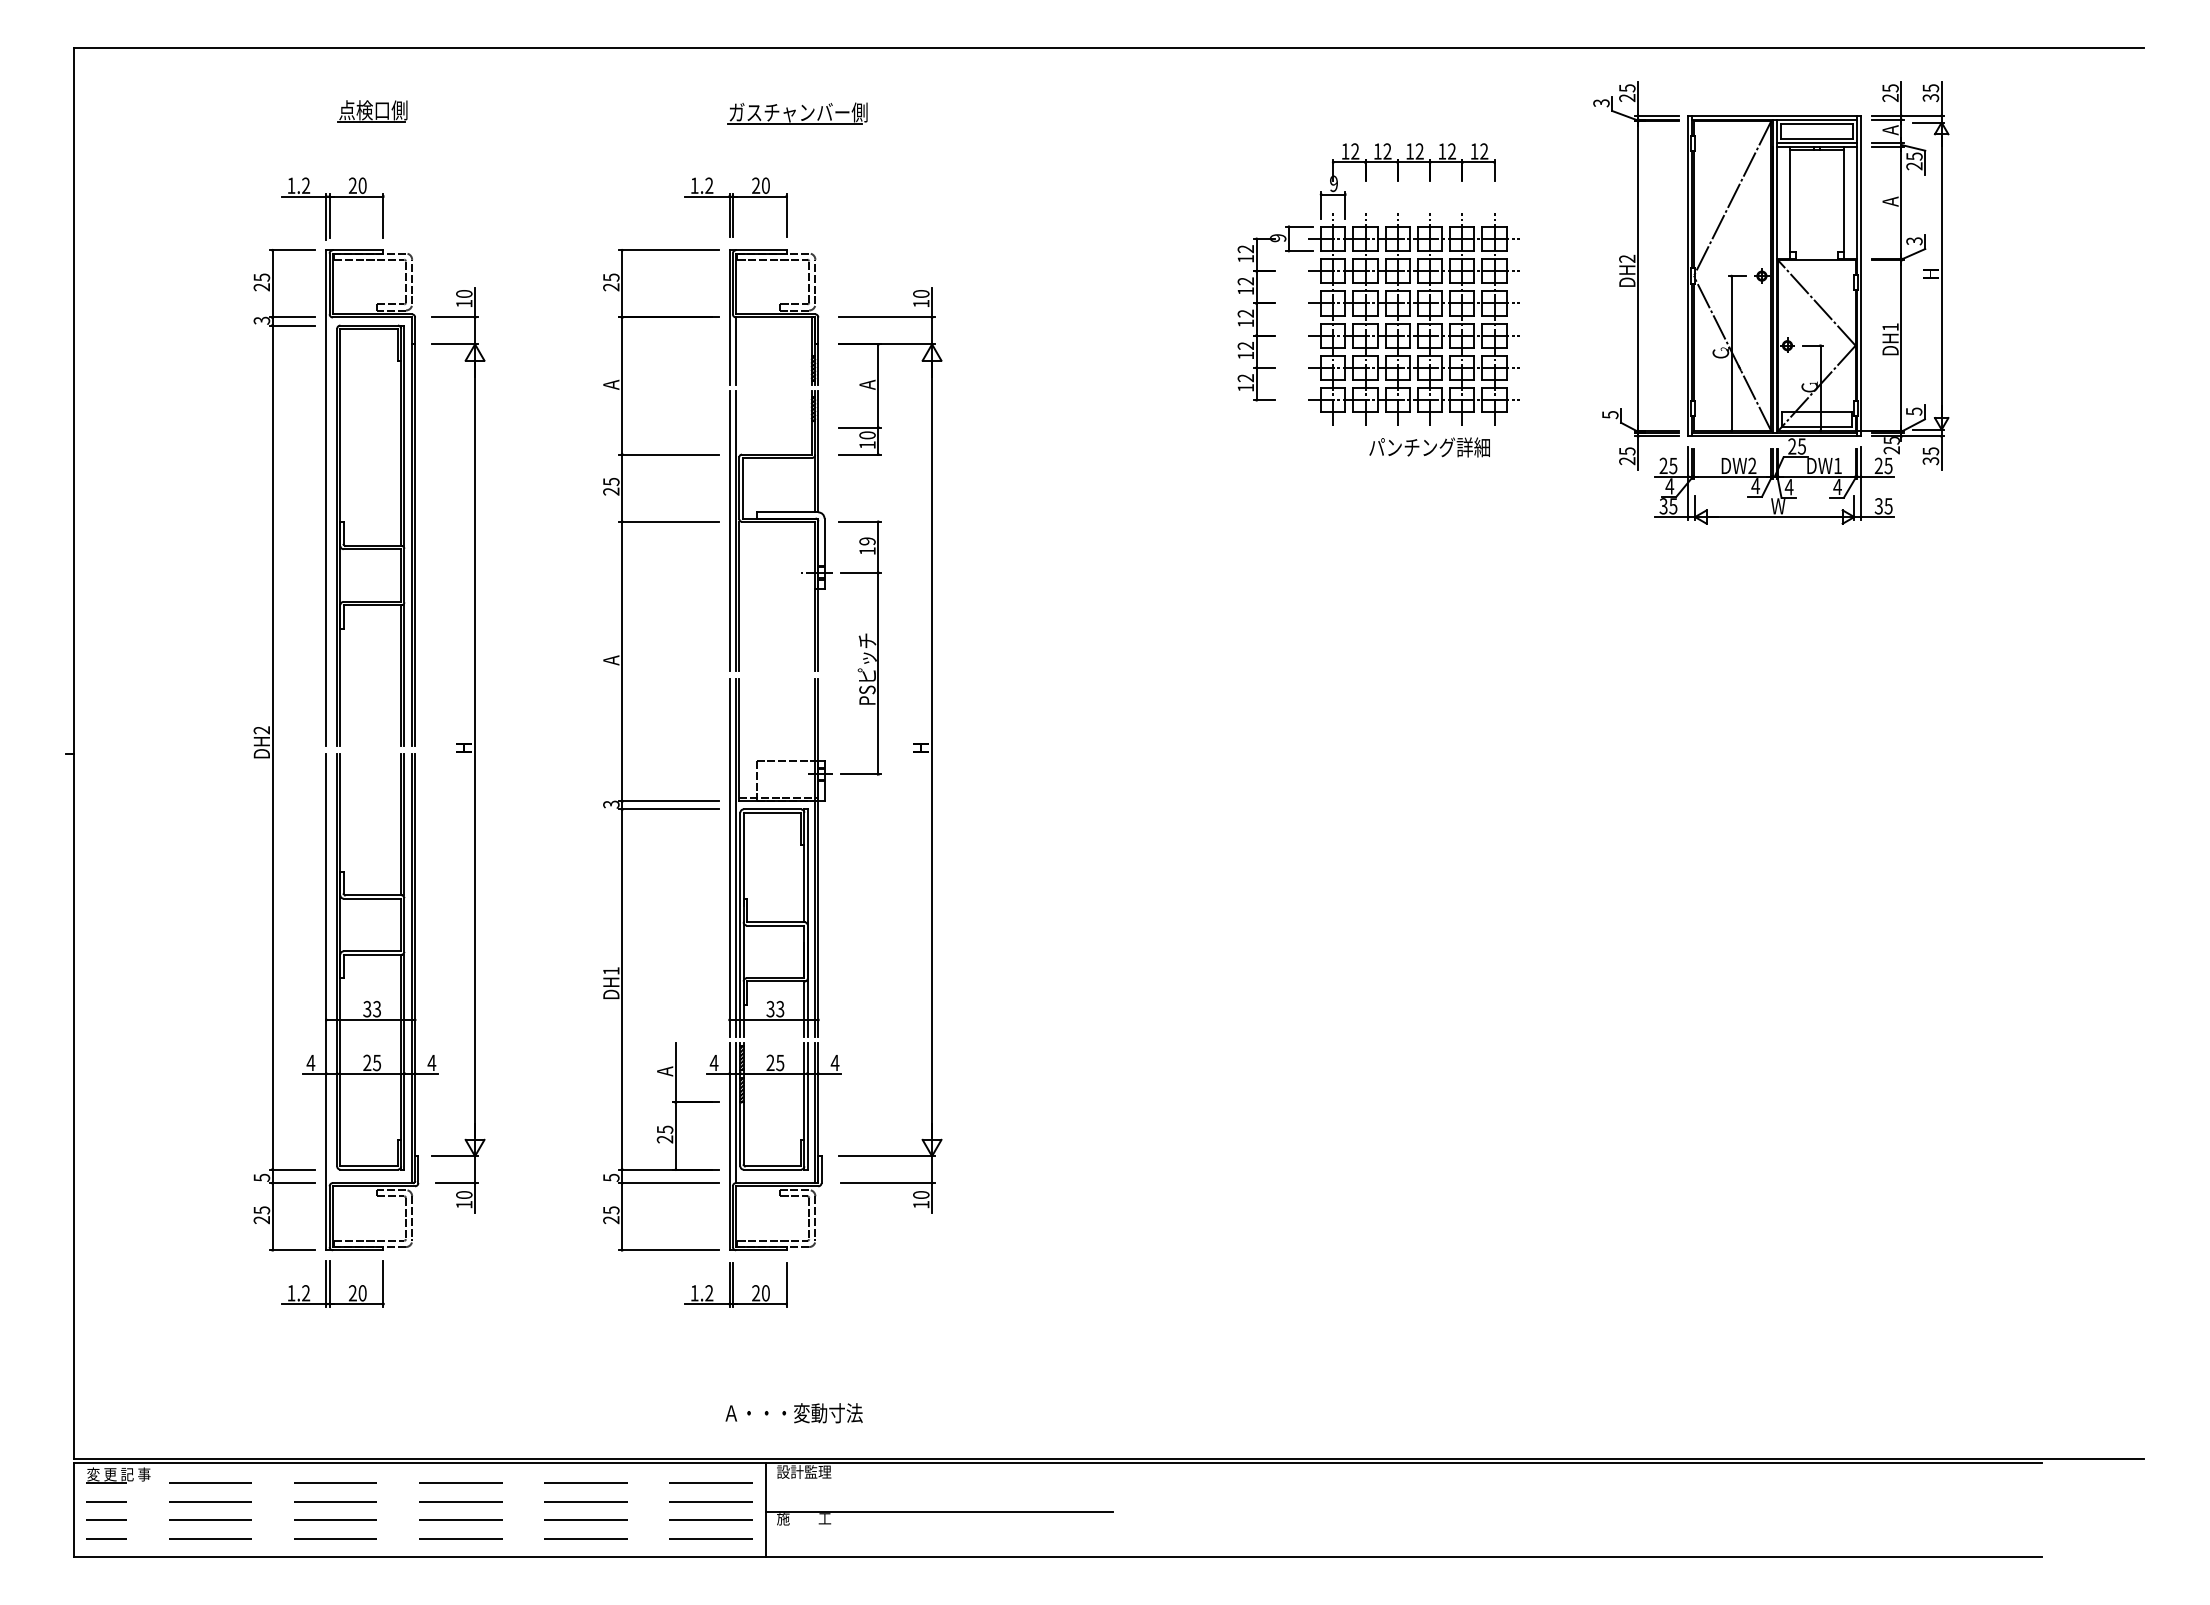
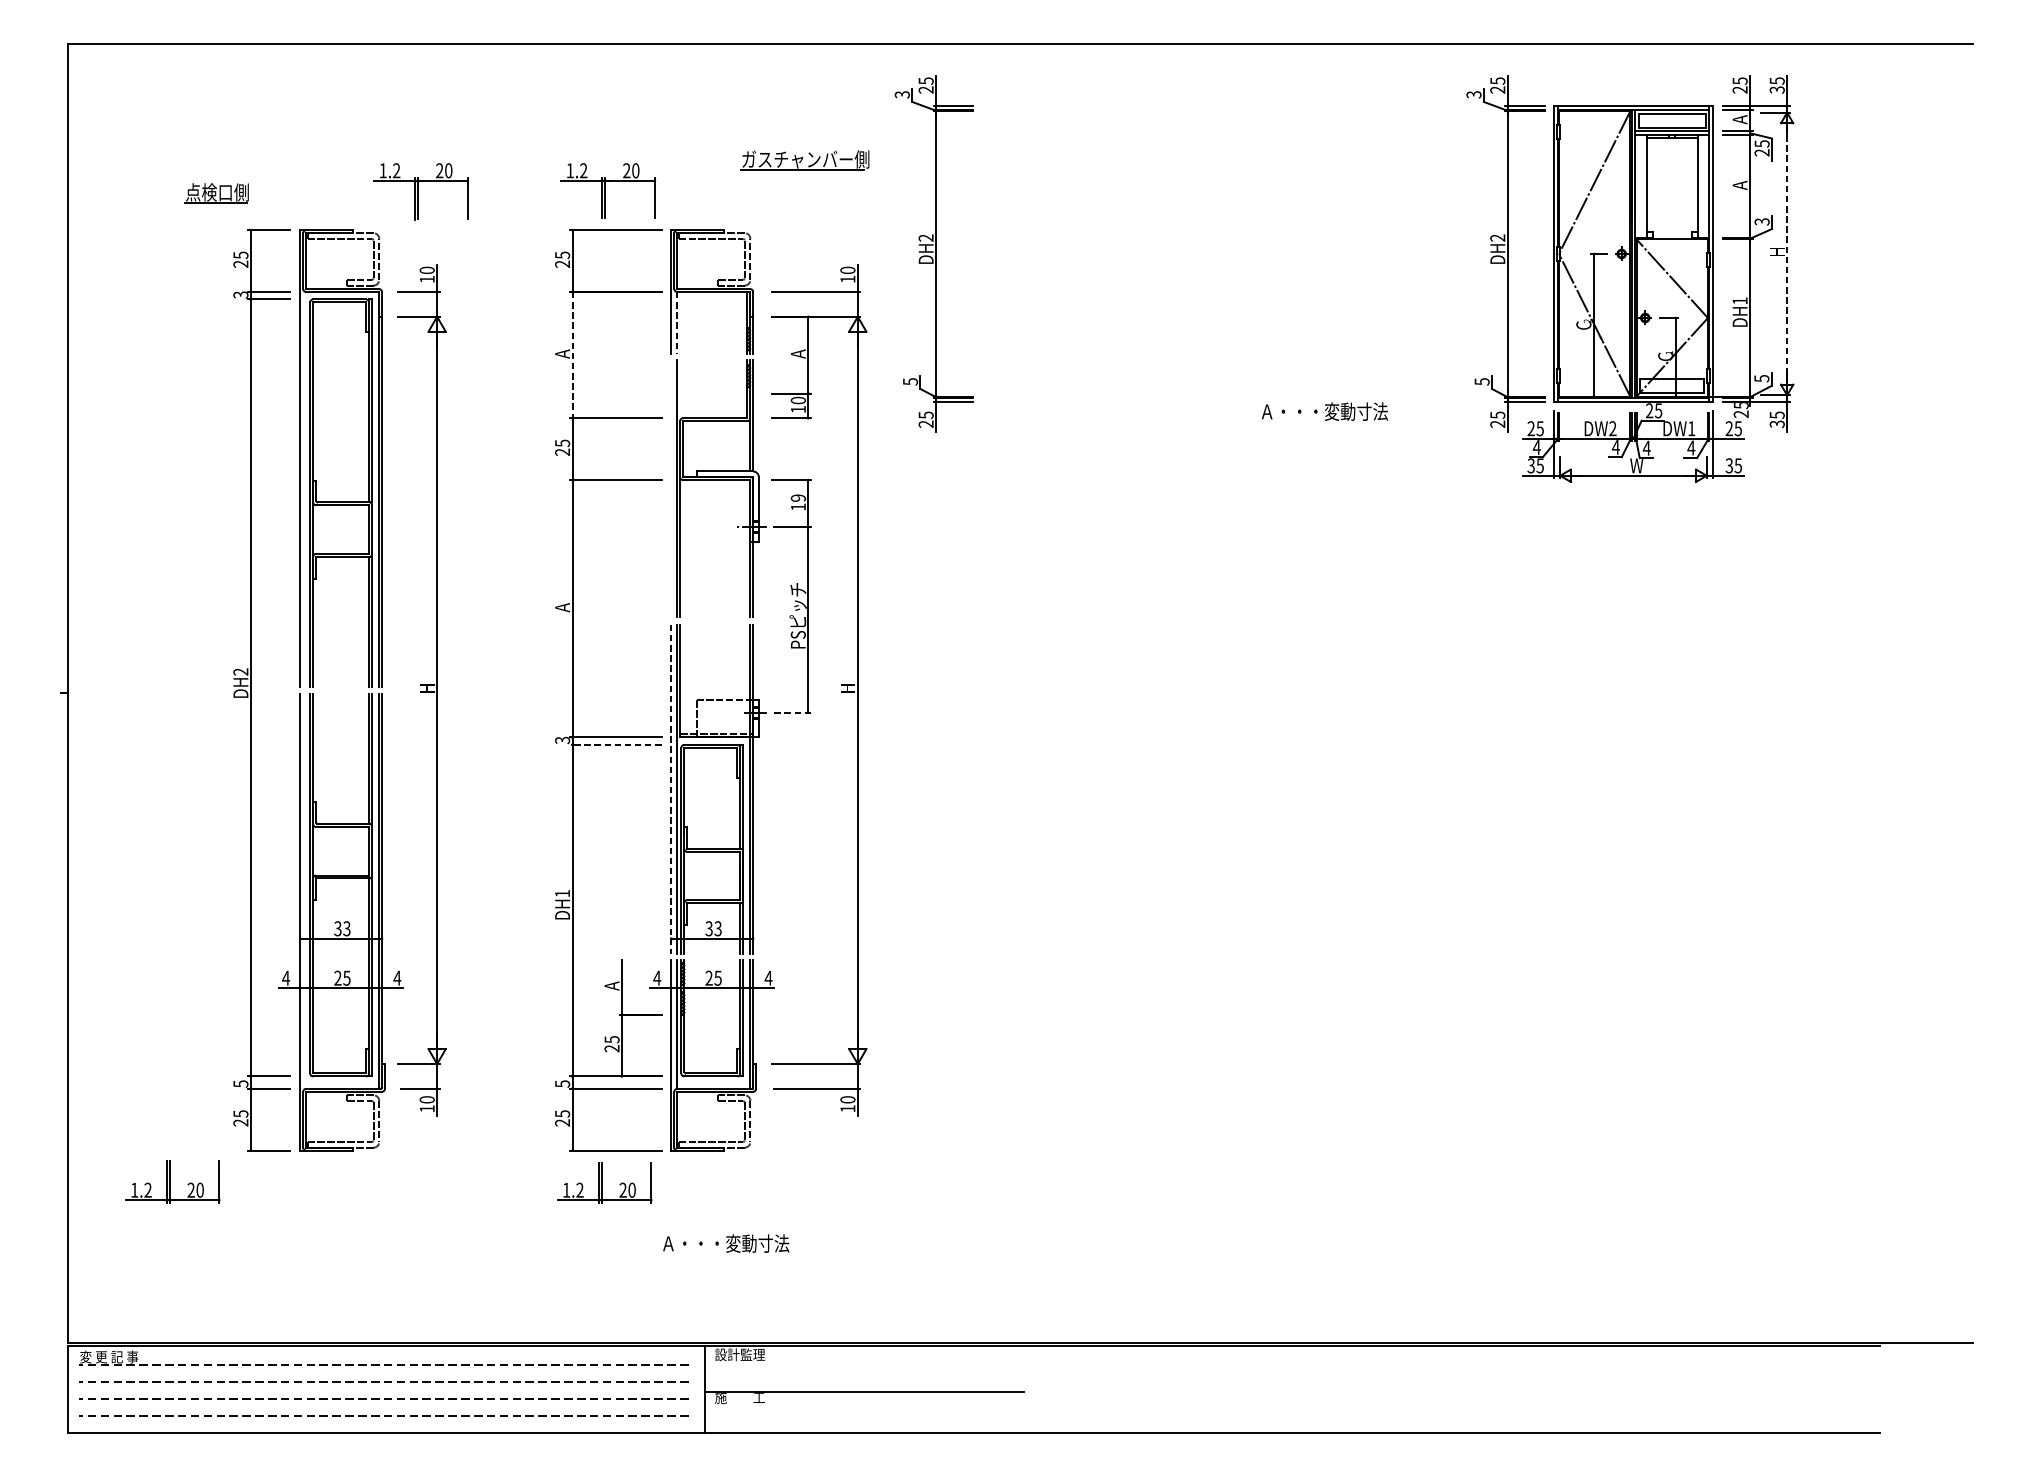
part: (372, 111) -> (216, 193), moved
part: (797, 113) -> (804, 160), moved
part: (735, 207) -> (607, 190), moved
part: (332, 208) -> (420, 191), moved
part: (1015, 275) -> (934, 253), added
line: (1941, 276) -> (1786, 254), solid -> dashed
part: (1378, 284) -> (1268, 261), removed
line: (736, 351) -> (677, 323), solid -> dashed
line: (622, 386) -> (572, 355), solid -> dashed
text: (1438, 447) -> (1323, 411), パンチング詳細 -> Ａ・・・変動寸法
line: (729, 530) -> (671, 488), removed
line: (861, 774) -> (792, 712), solid -> dashed
line: (669, 809) -> (616, 744), solid -> dashed
line: (729, 857) -> (671, 789), solid -> dashed
part: (332, 1283) -> (172, 1181), moved
part: (735, 1284) -> (604, 1182), moved
text: (793, 1413) -> (725, 1243), moved

